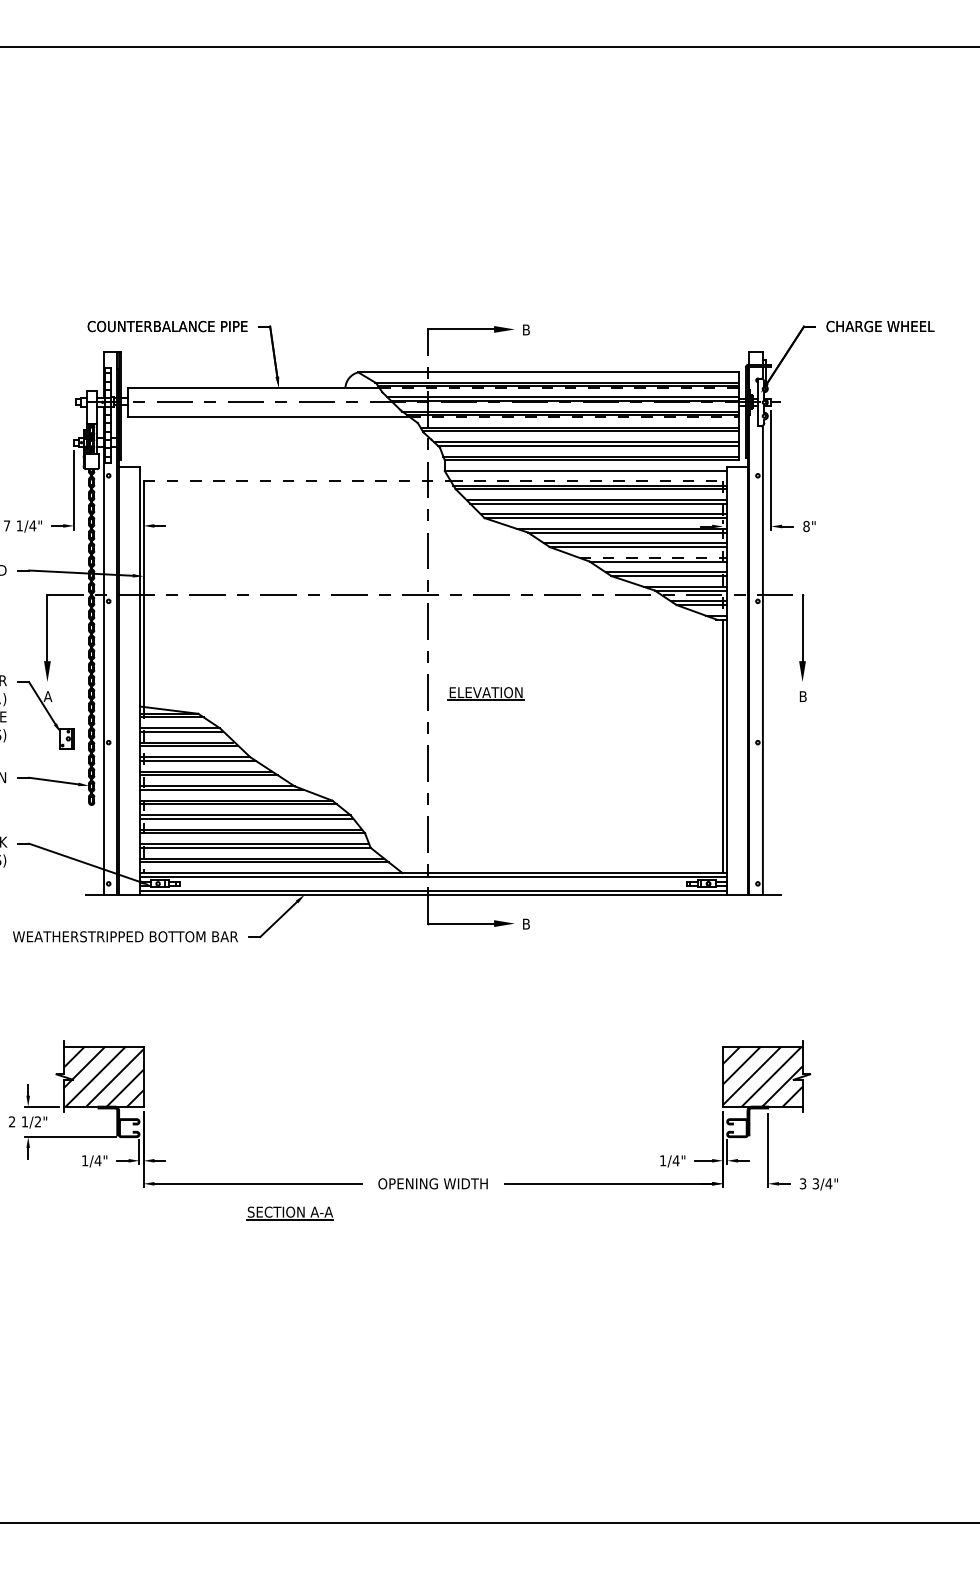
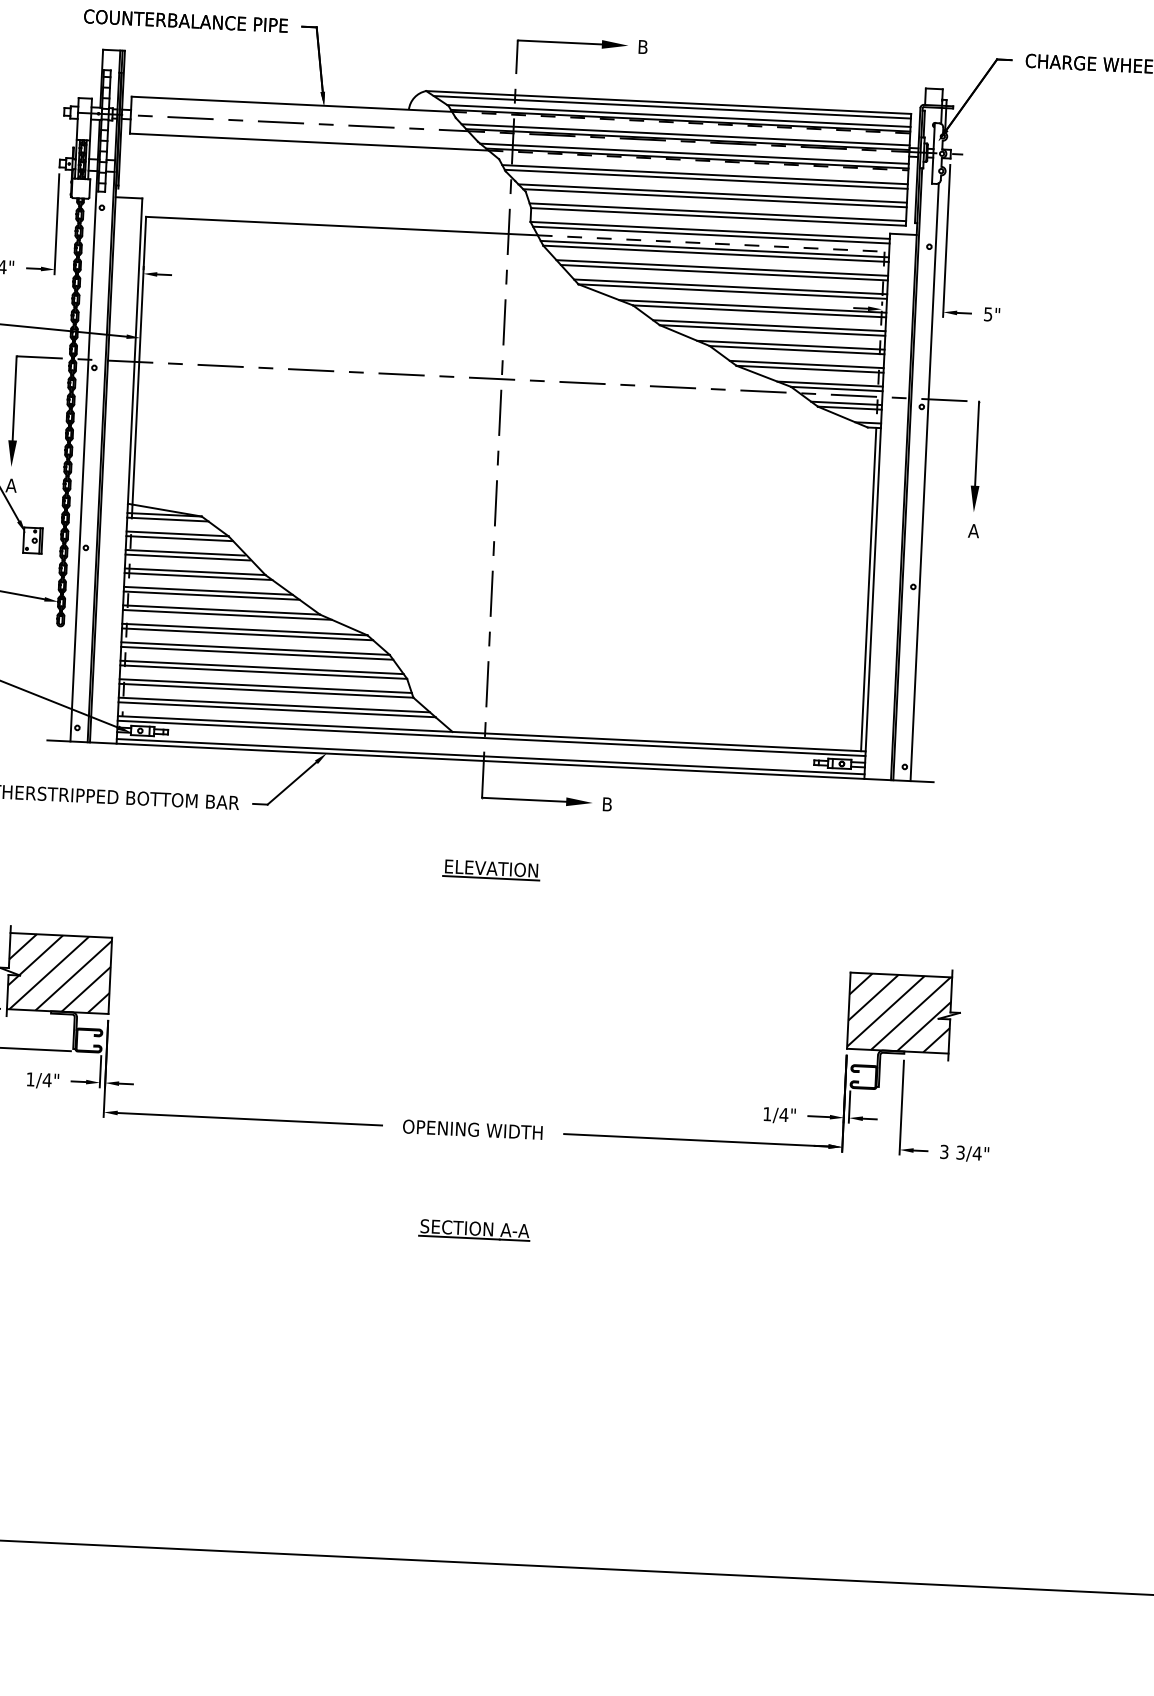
line: (551, 376) -> (672, 107), added
line: (586, 474) -> (710, 234), added
line: (297, 481) -> (342, 226), dashed -> solid
text: (806, 526) -> (988, 314), 8" -> 5"
line: (653, 557) -> (791, 344), dashed -> solid
part: (485, 693) -> (490, 869), moved
text: (802, 696) -> (972, 530), B -> A
part: (289, 1213) -> (473, 1230), moved

